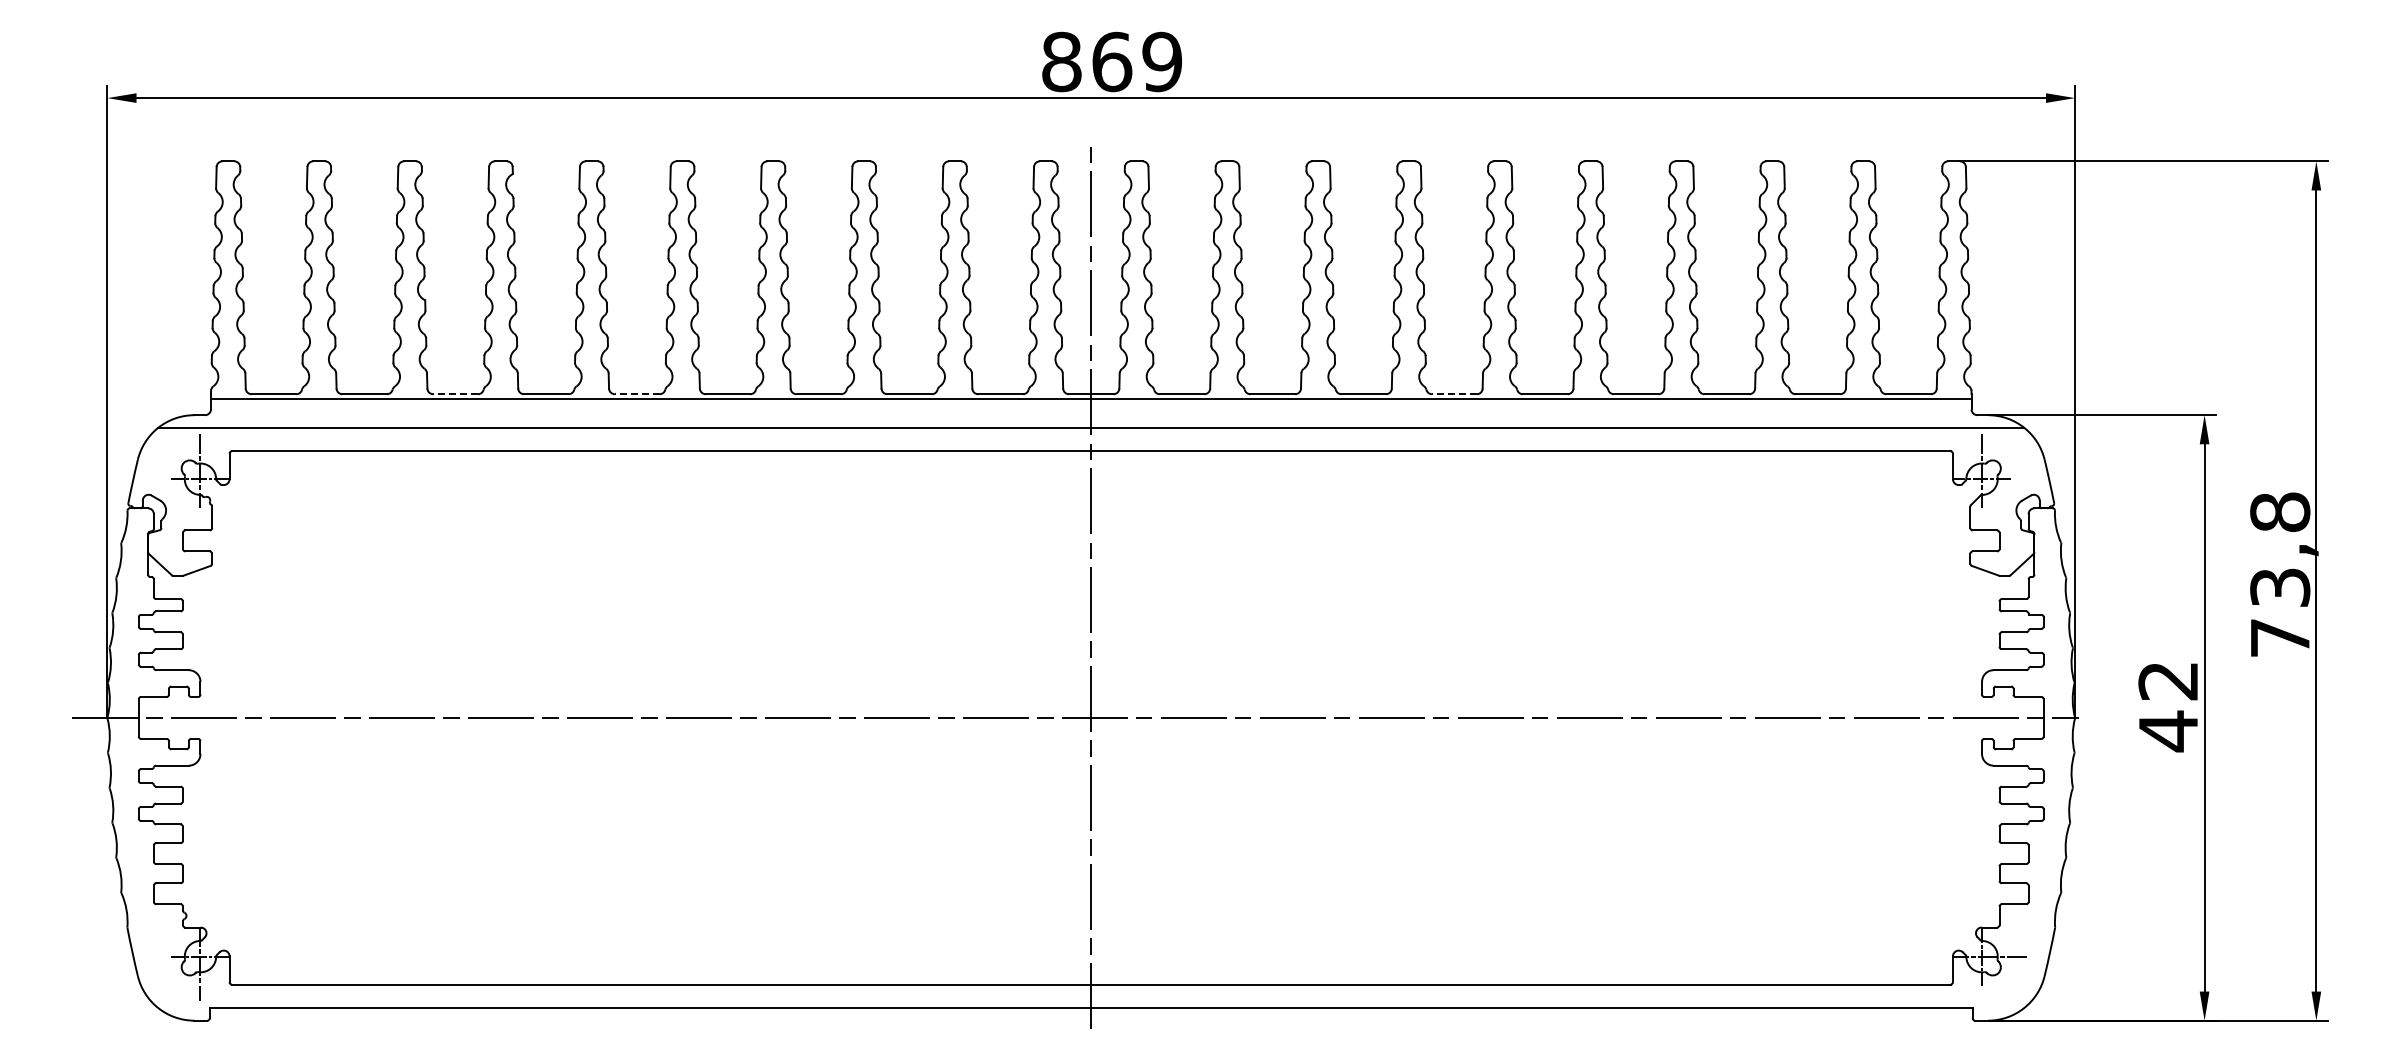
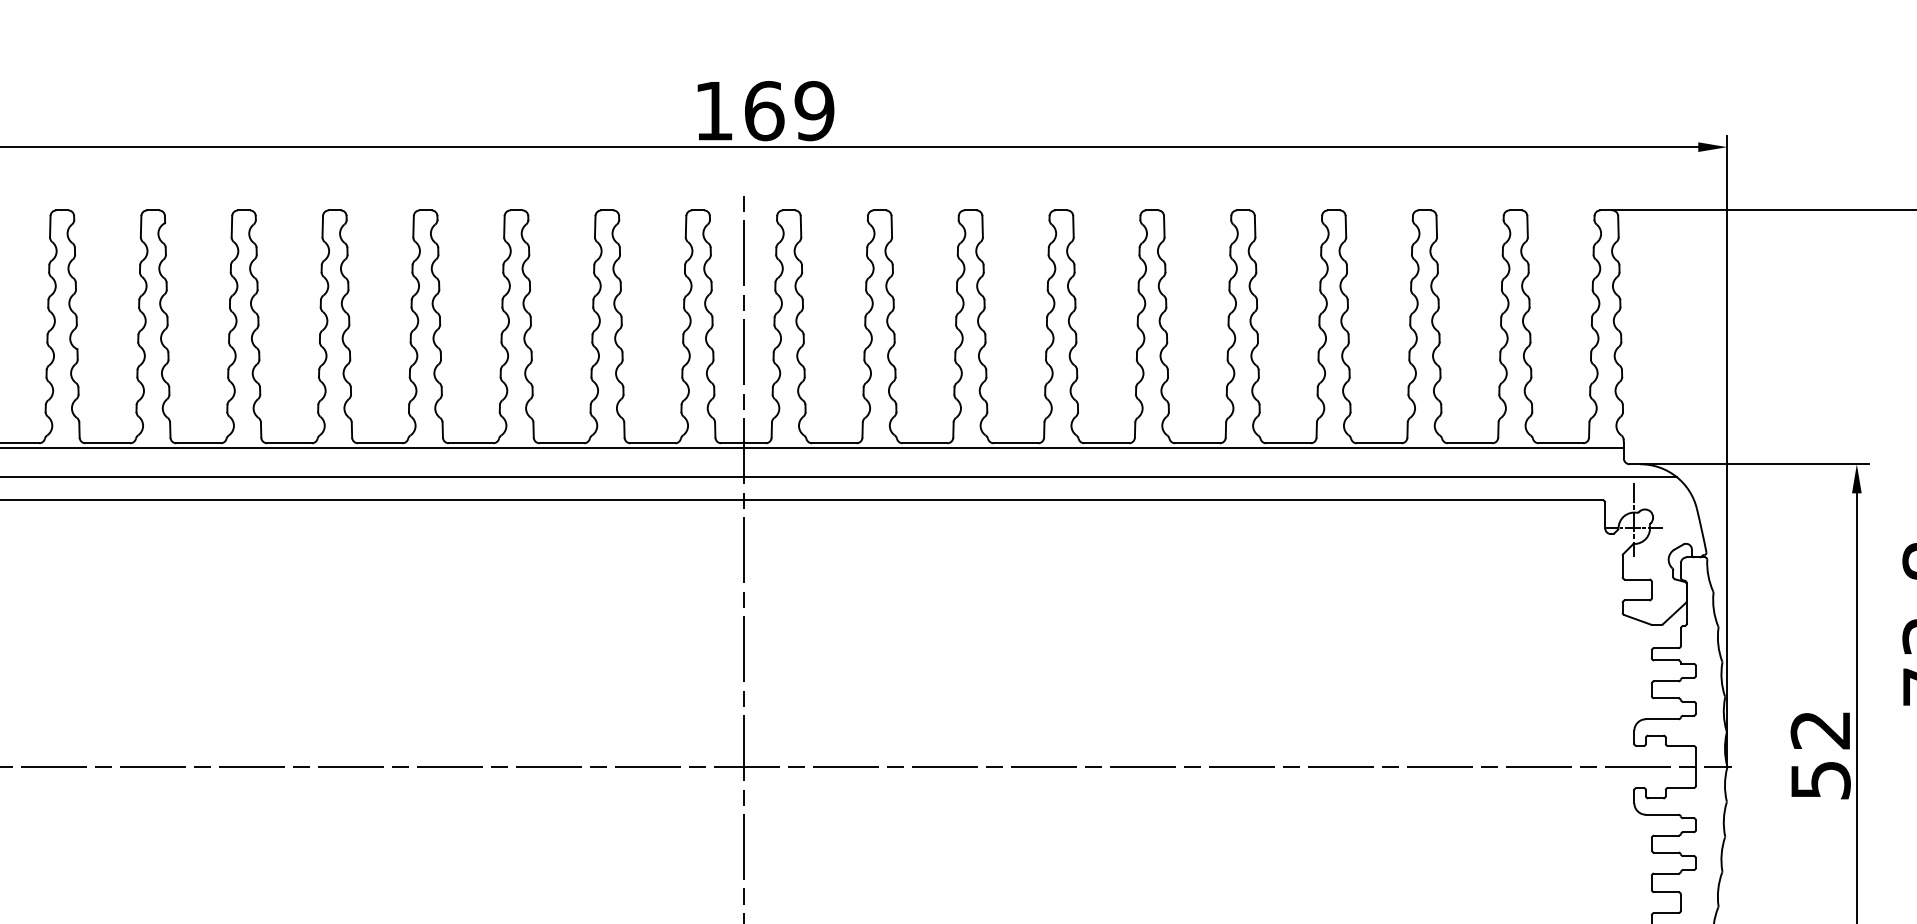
text: (1061, 61) -> (713, 110), 869 -> 169
line: (455, 394) -> (107, 443), dashed -> solid
line: (636, 394) -> (288, 443), dashed -> solid
line: (1453, 394) -> (1105, 443), dashed -> solid
text: (2168, 731) -> (1820, 780), 42 -> 52

